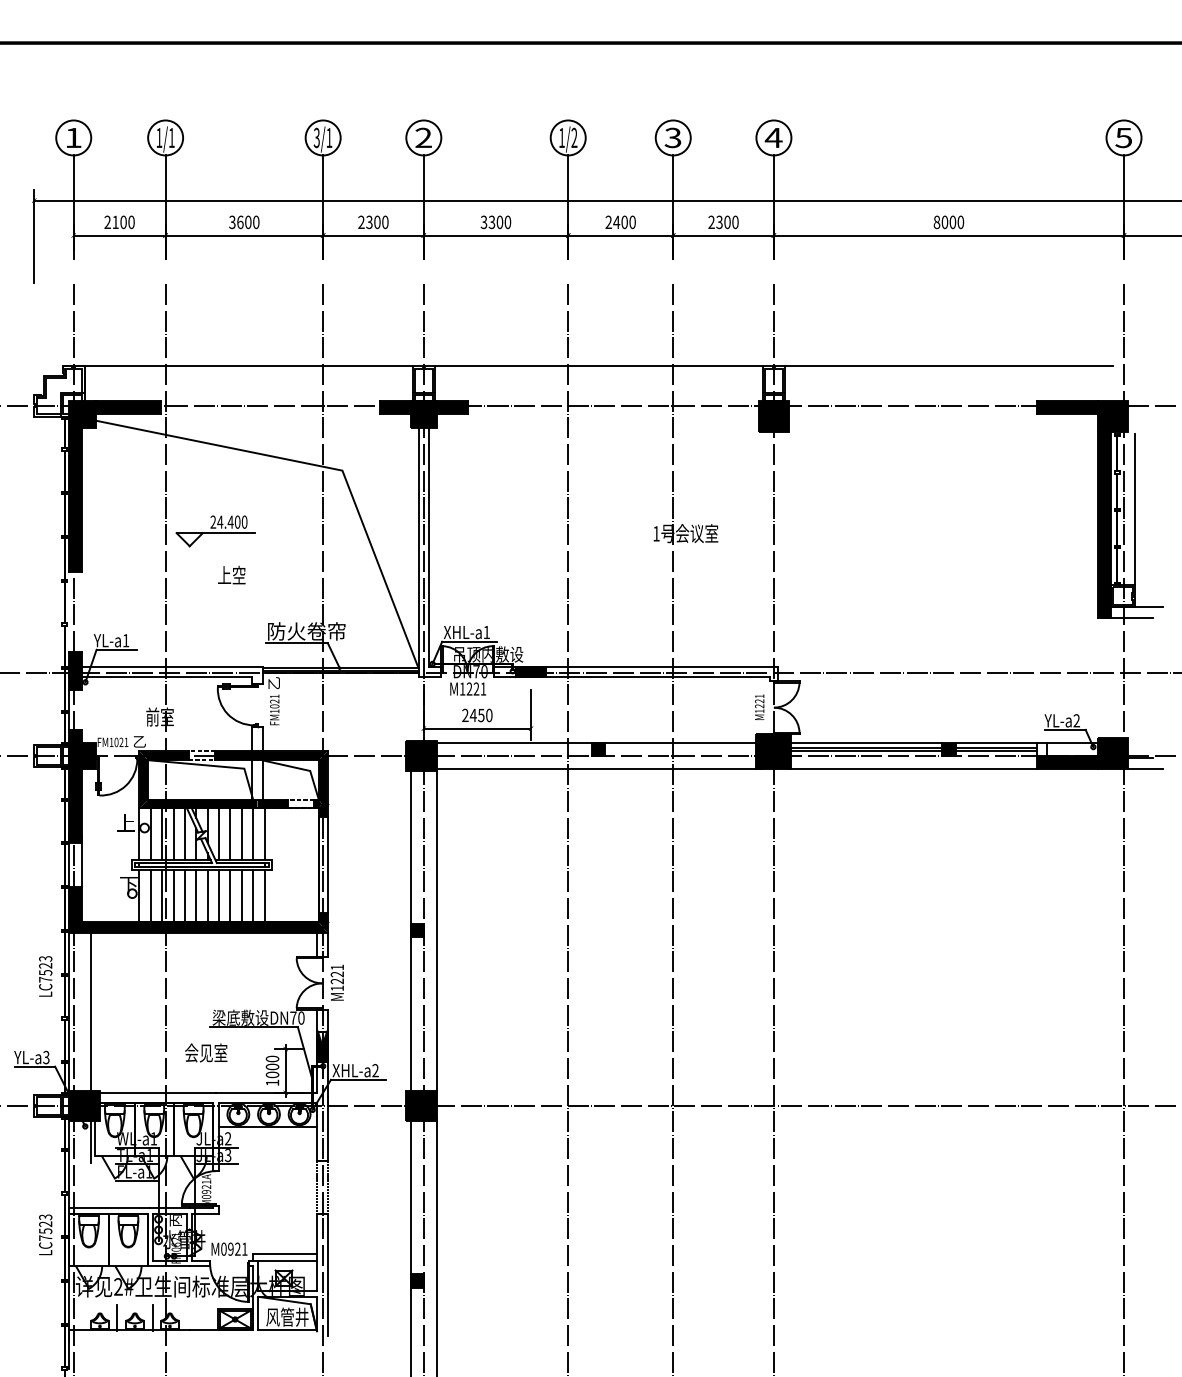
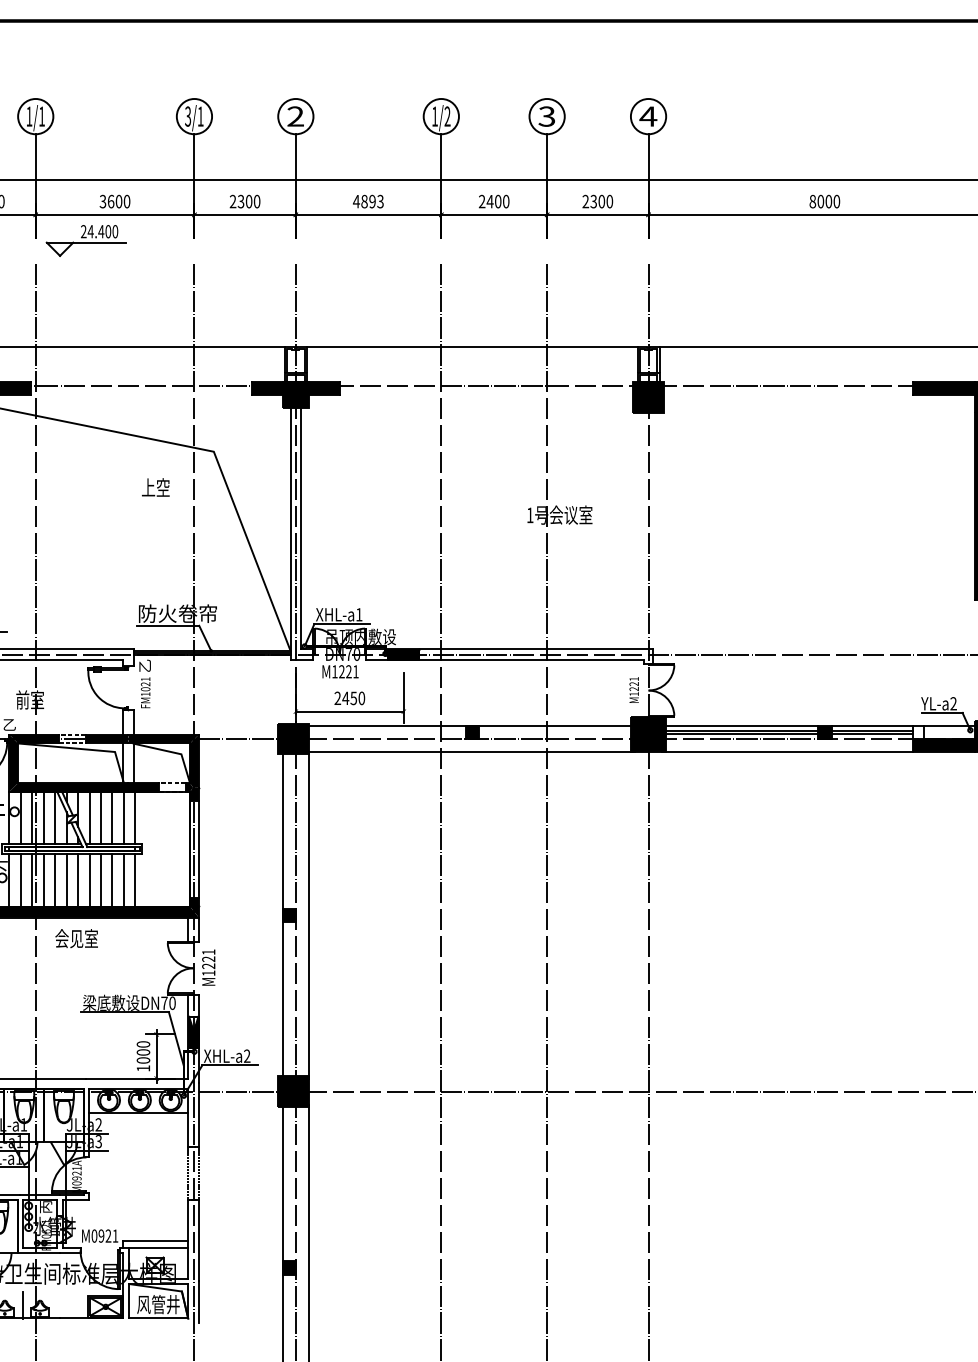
text: (495, 222) -> (368, 201), 3300 -> 4893
part: (215, 531) -> (85, 241), moved
text: (231, 574) -> (155, 486), moved
text: (206, 1052) -> (76, 938), moved

